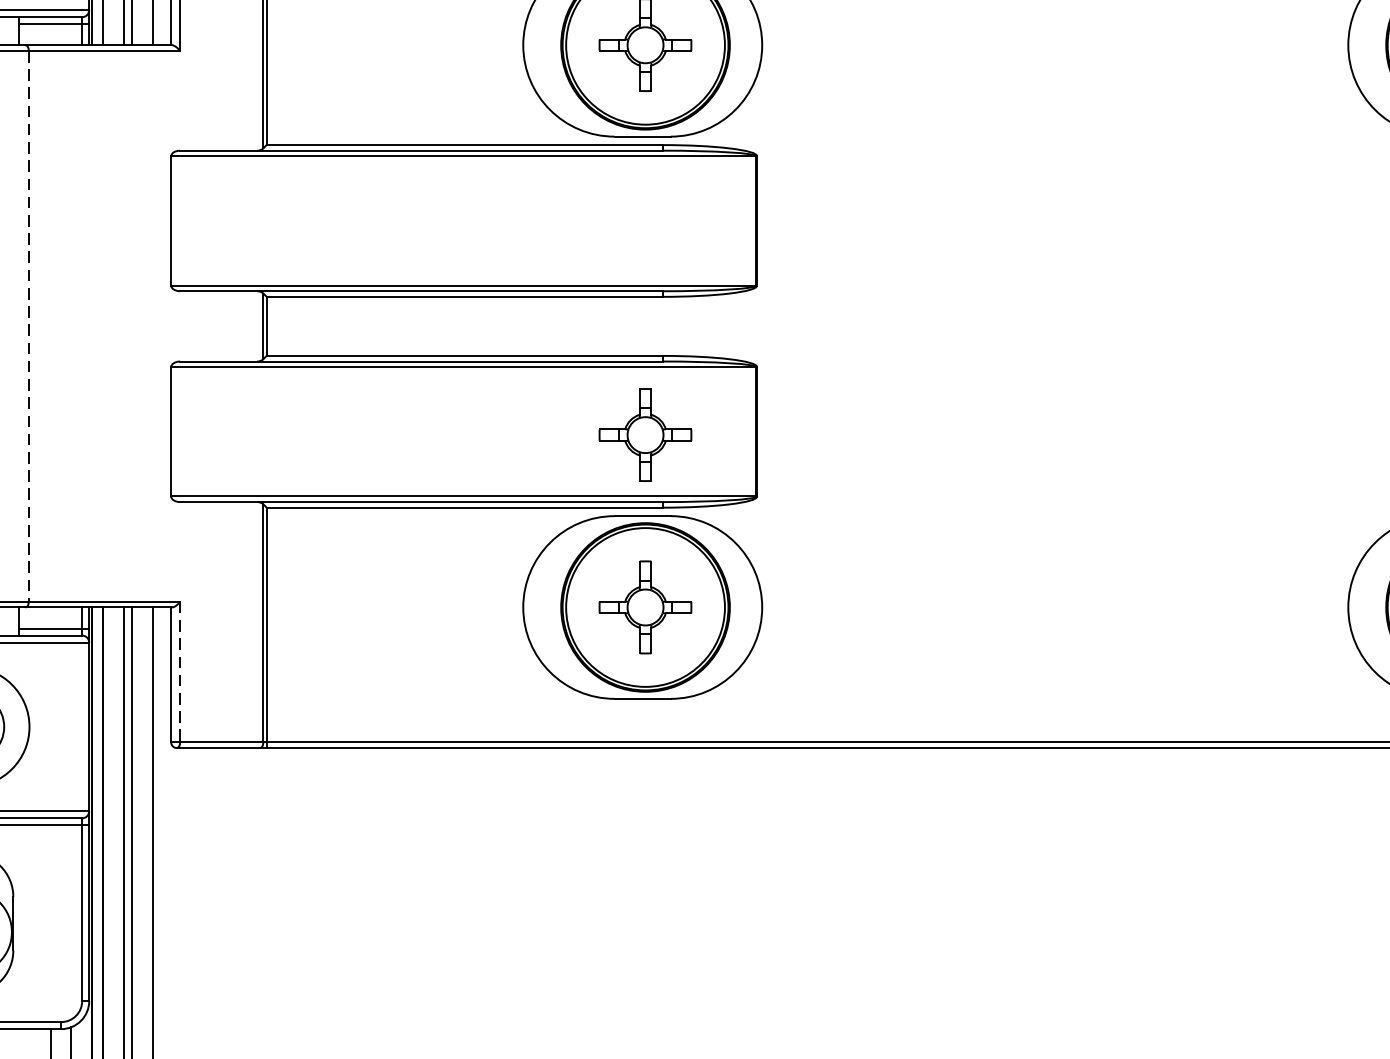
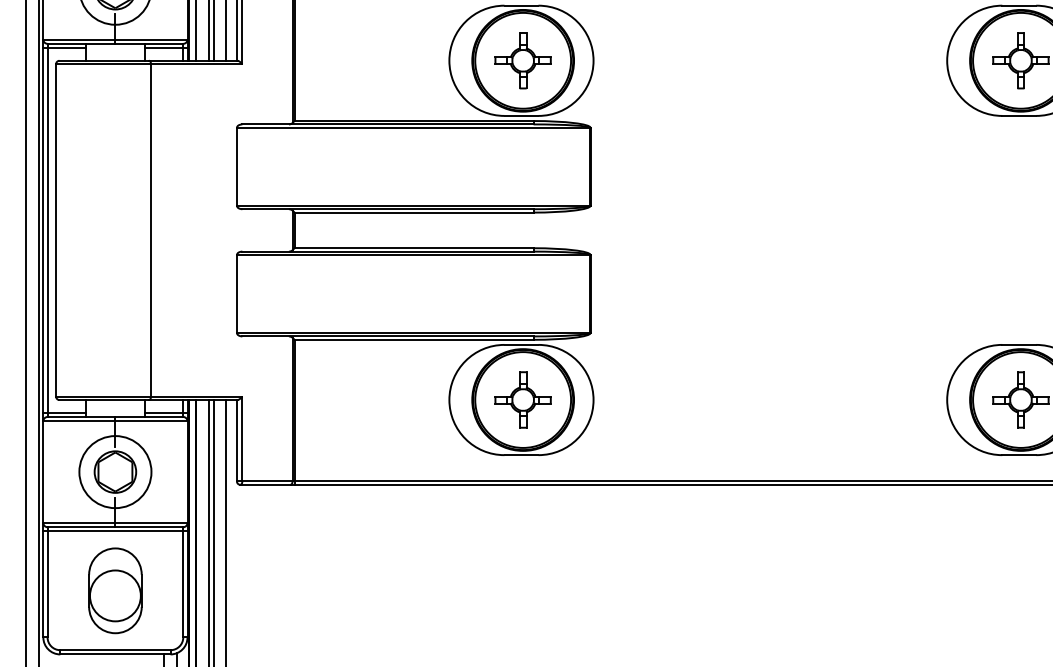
line: (29, 326) -> (151, 230), dashed -> solid
part: (644, 434) -> (522, 295), removed
line: (180, 672) -> (242, 439), dashed -> solid

